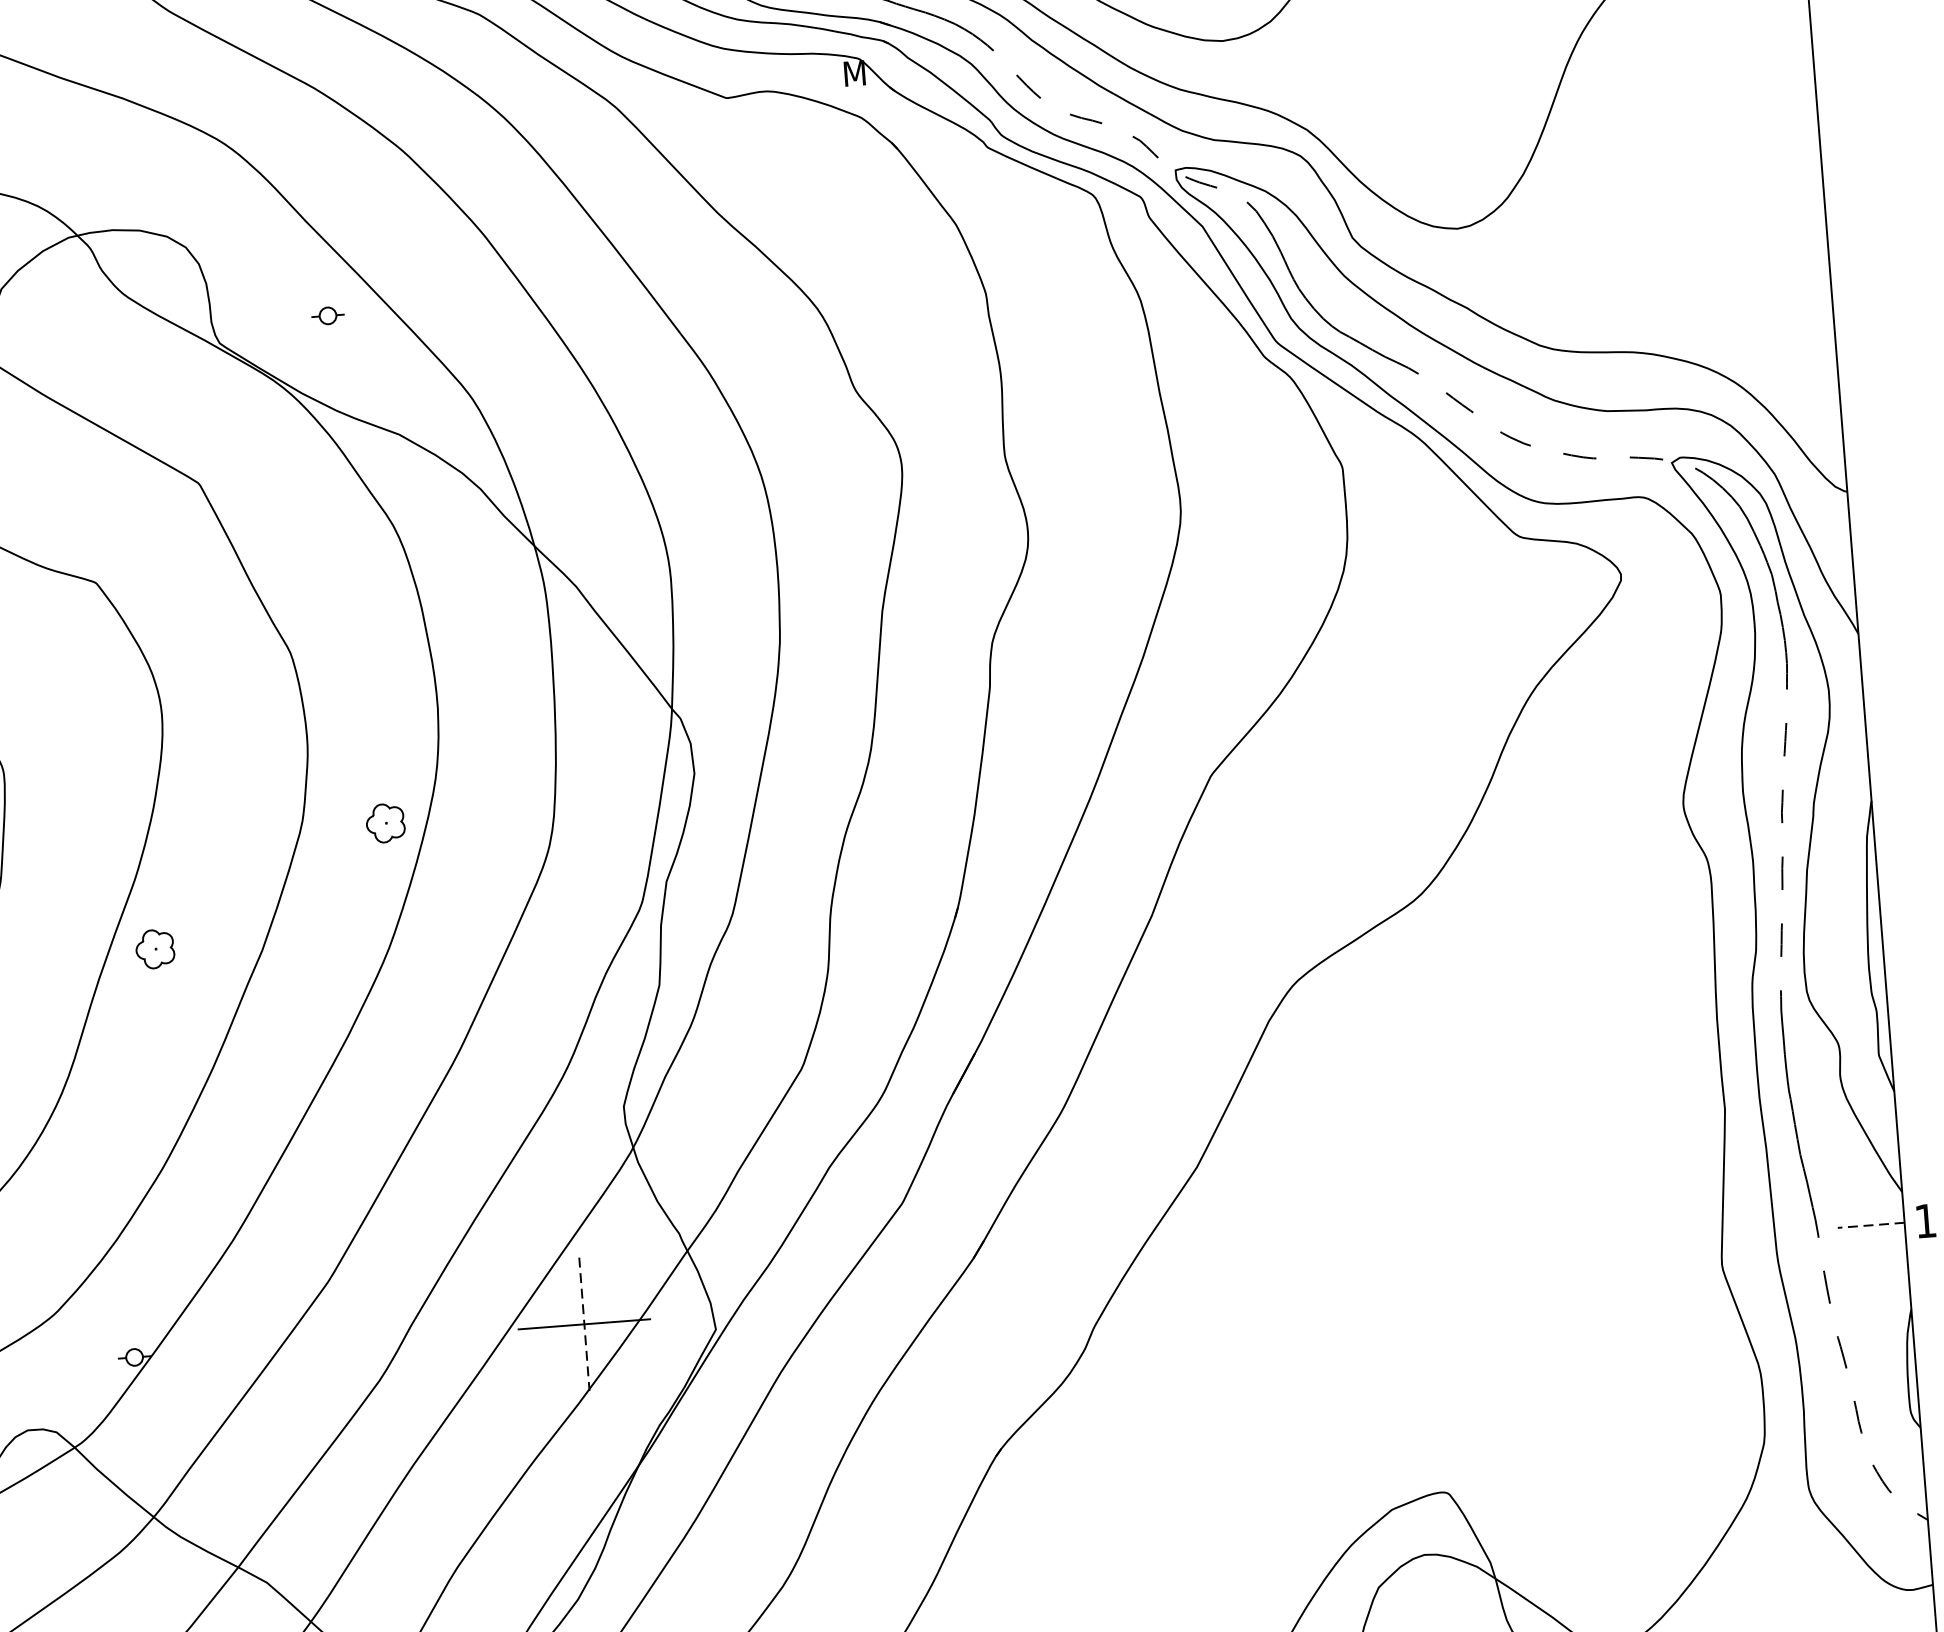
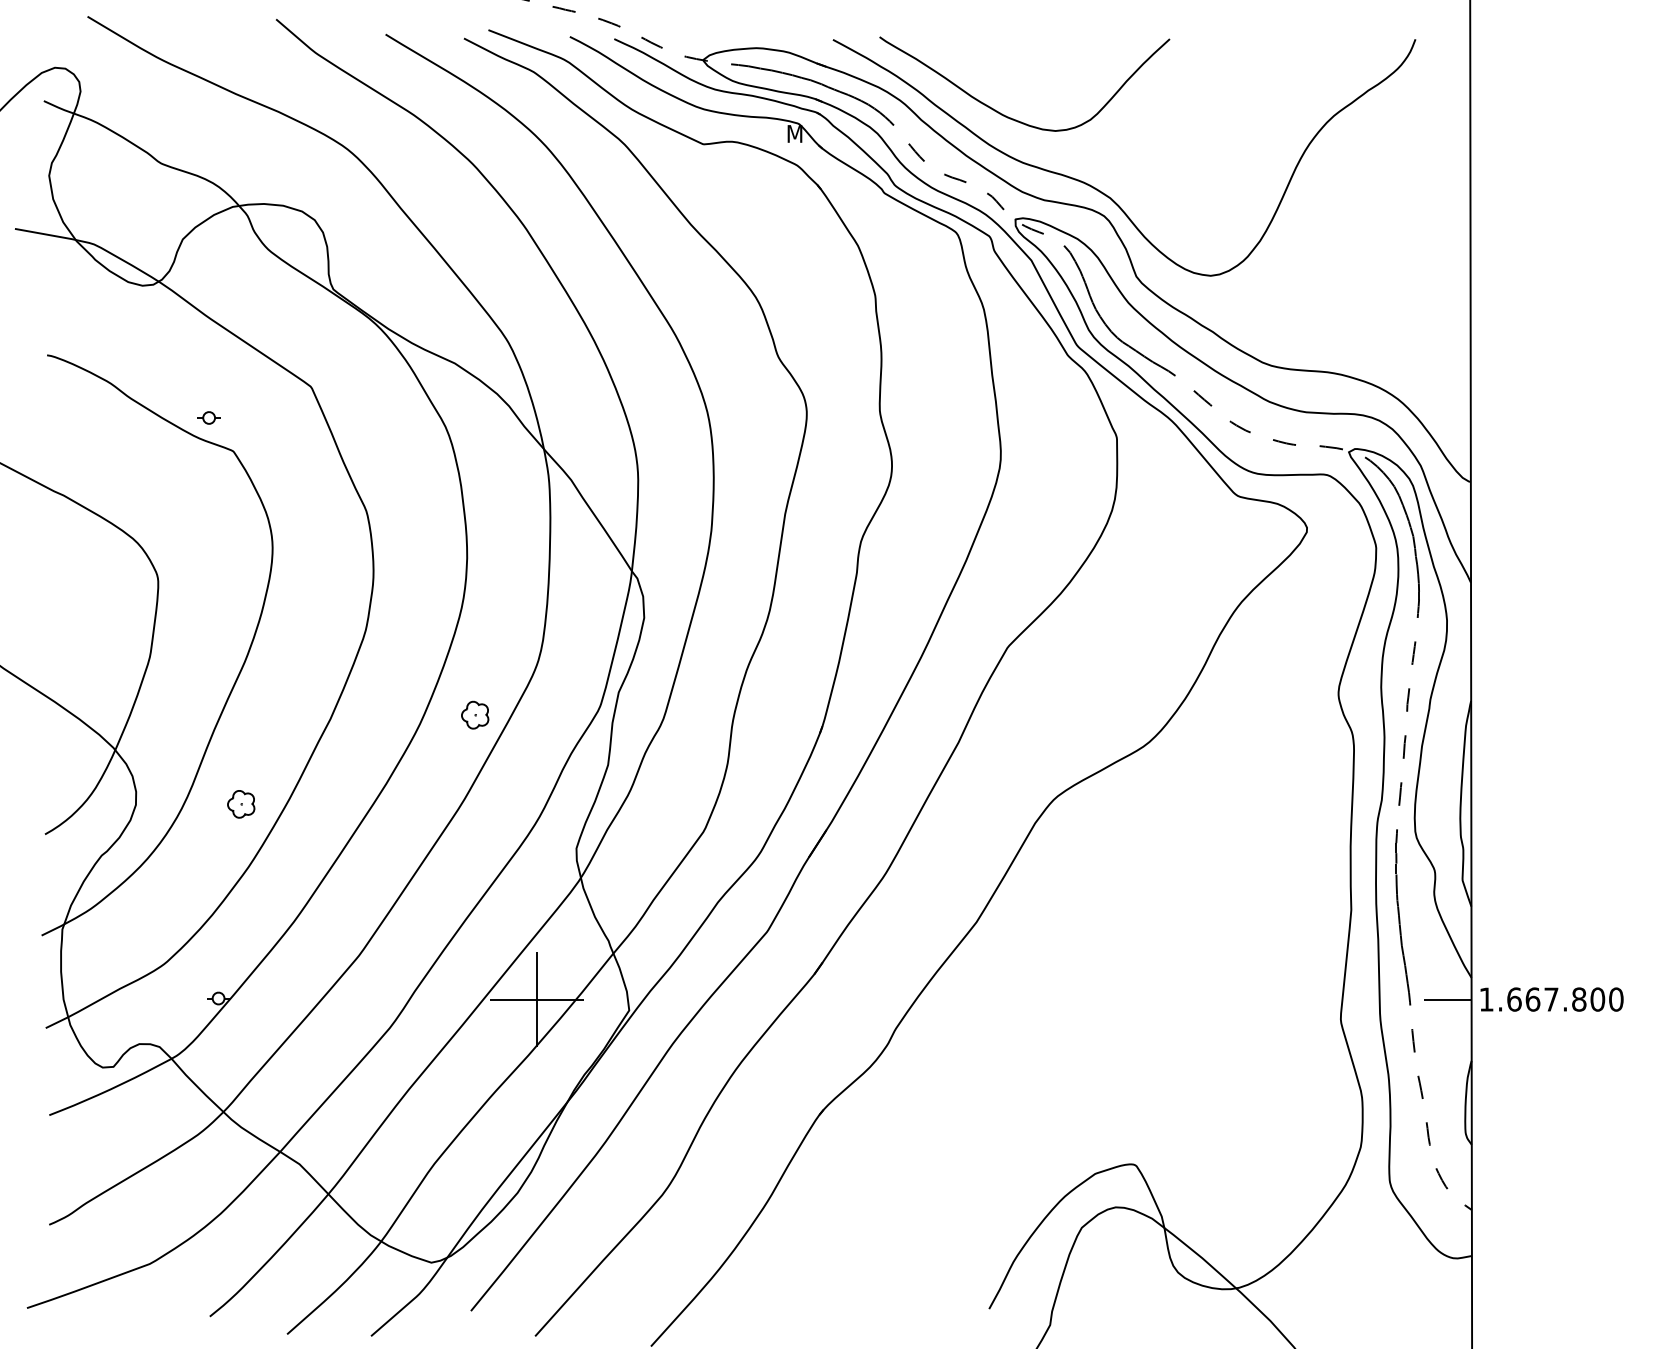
part: (327, 315) -> (208, 417), moved
part: (385, 822) -> (475, 714), moved
part: (155, 949) -> (241, 804), moved
line: (1870, 1225) -> (1447, 999), dashed -> solid
line: (583, 1325) -> (536, 1000), dashed -> solid

